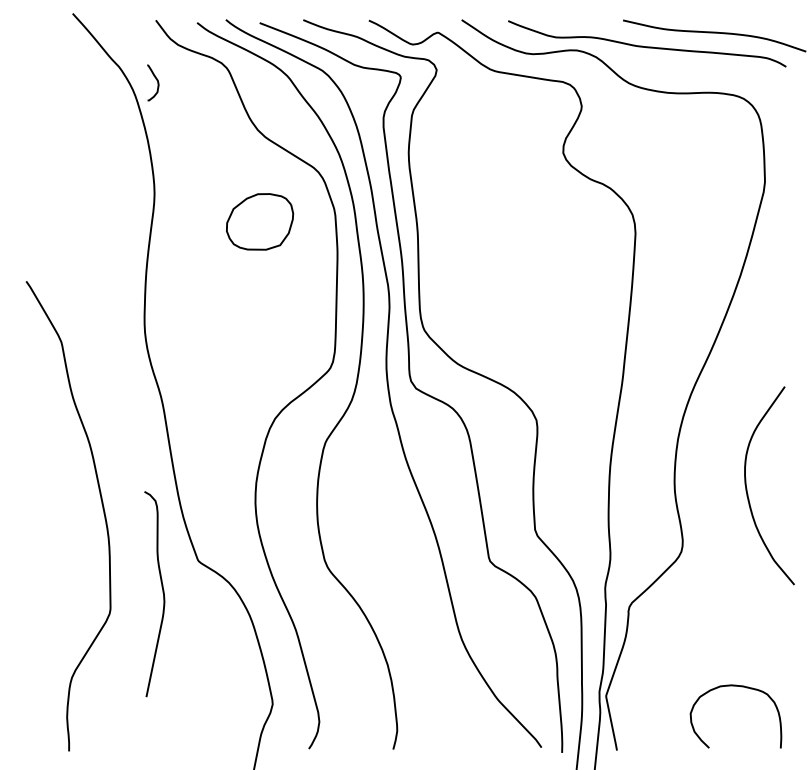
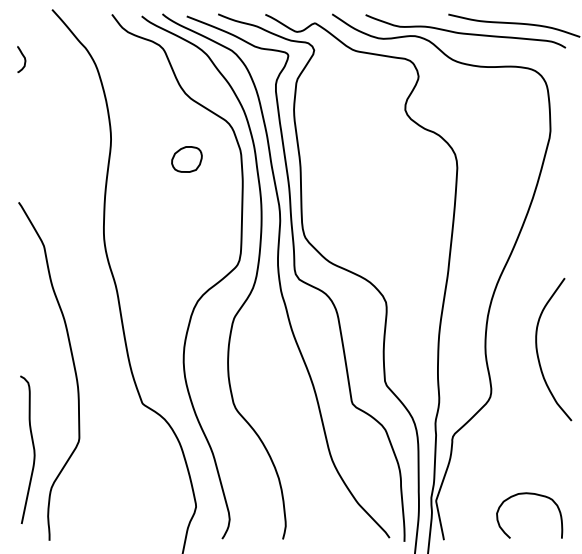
curve: (155, 79) -> (23, 57), moved
part: (259, 221) -> (186, 159), size x0.62
curve: (162, 593) -> (33, 449), moved

